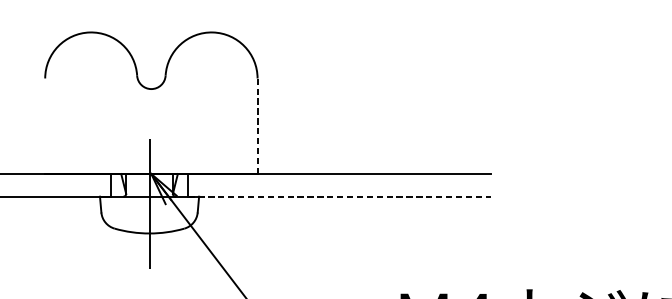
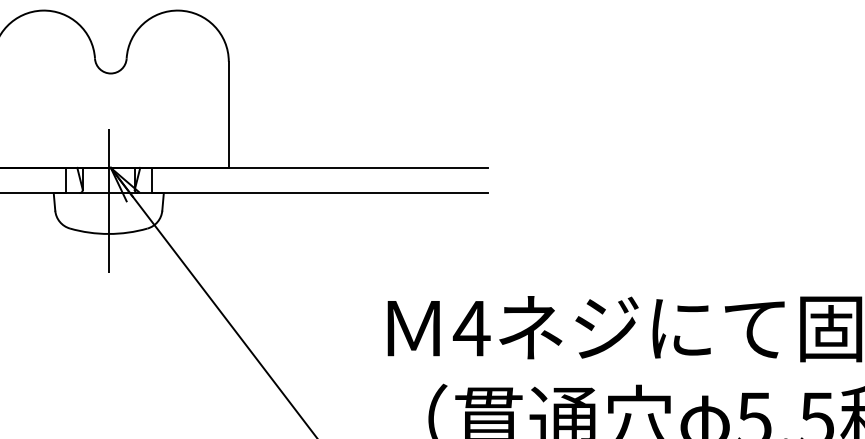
line: (257, 125) -> (228, 114), dashed -> solid
line: (340, 197) -> (320, 193), dashed -> solid

